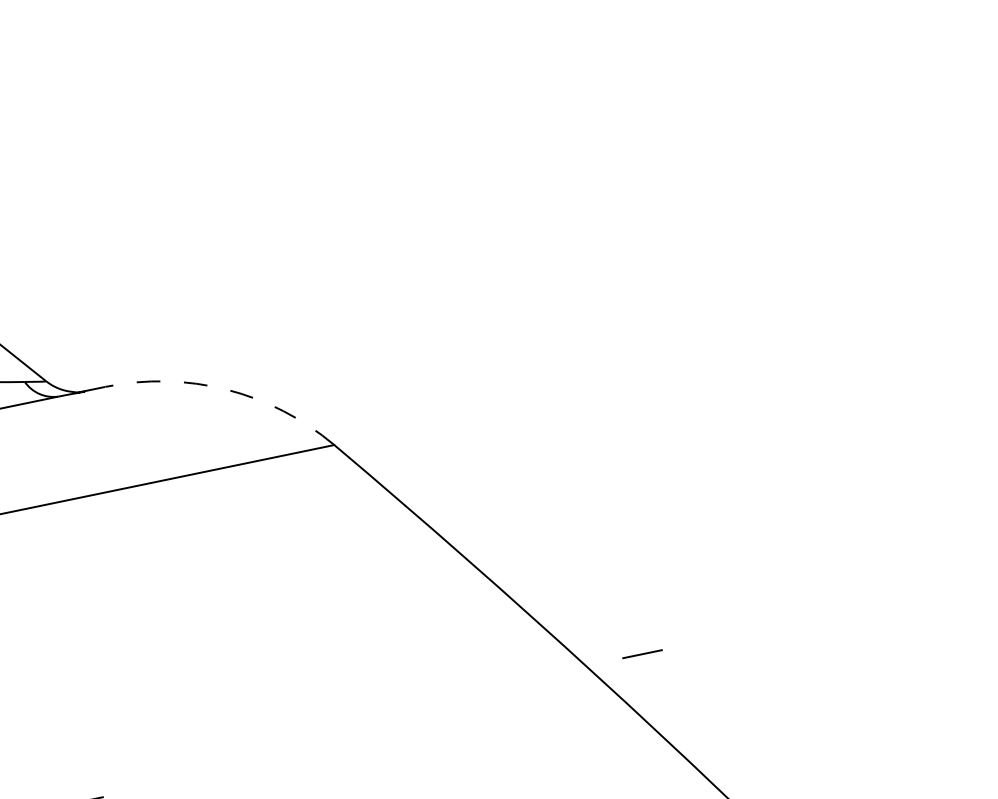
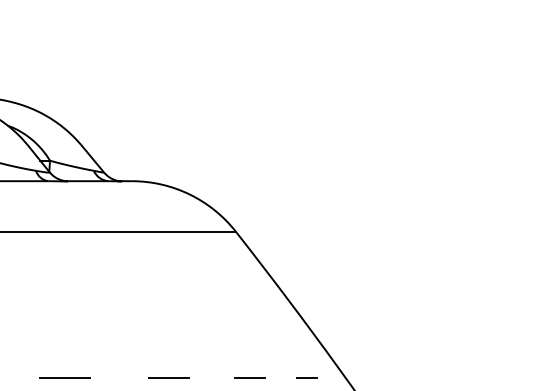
arc: (225, 389) -> (189, 194), dashed -> solid
line: (641, 654) -> (306, 377), moved
line: (423, 730) -> (250, 377), added
line: (259, 764) -> (168, 377), added

